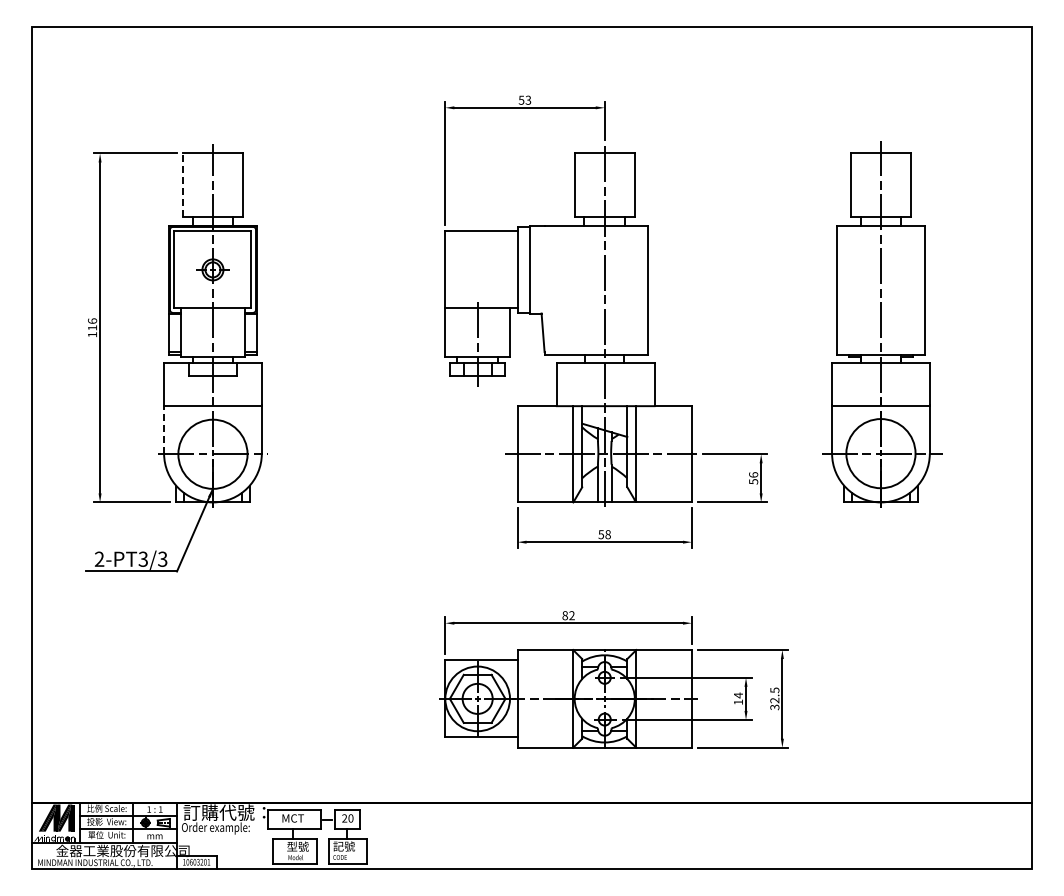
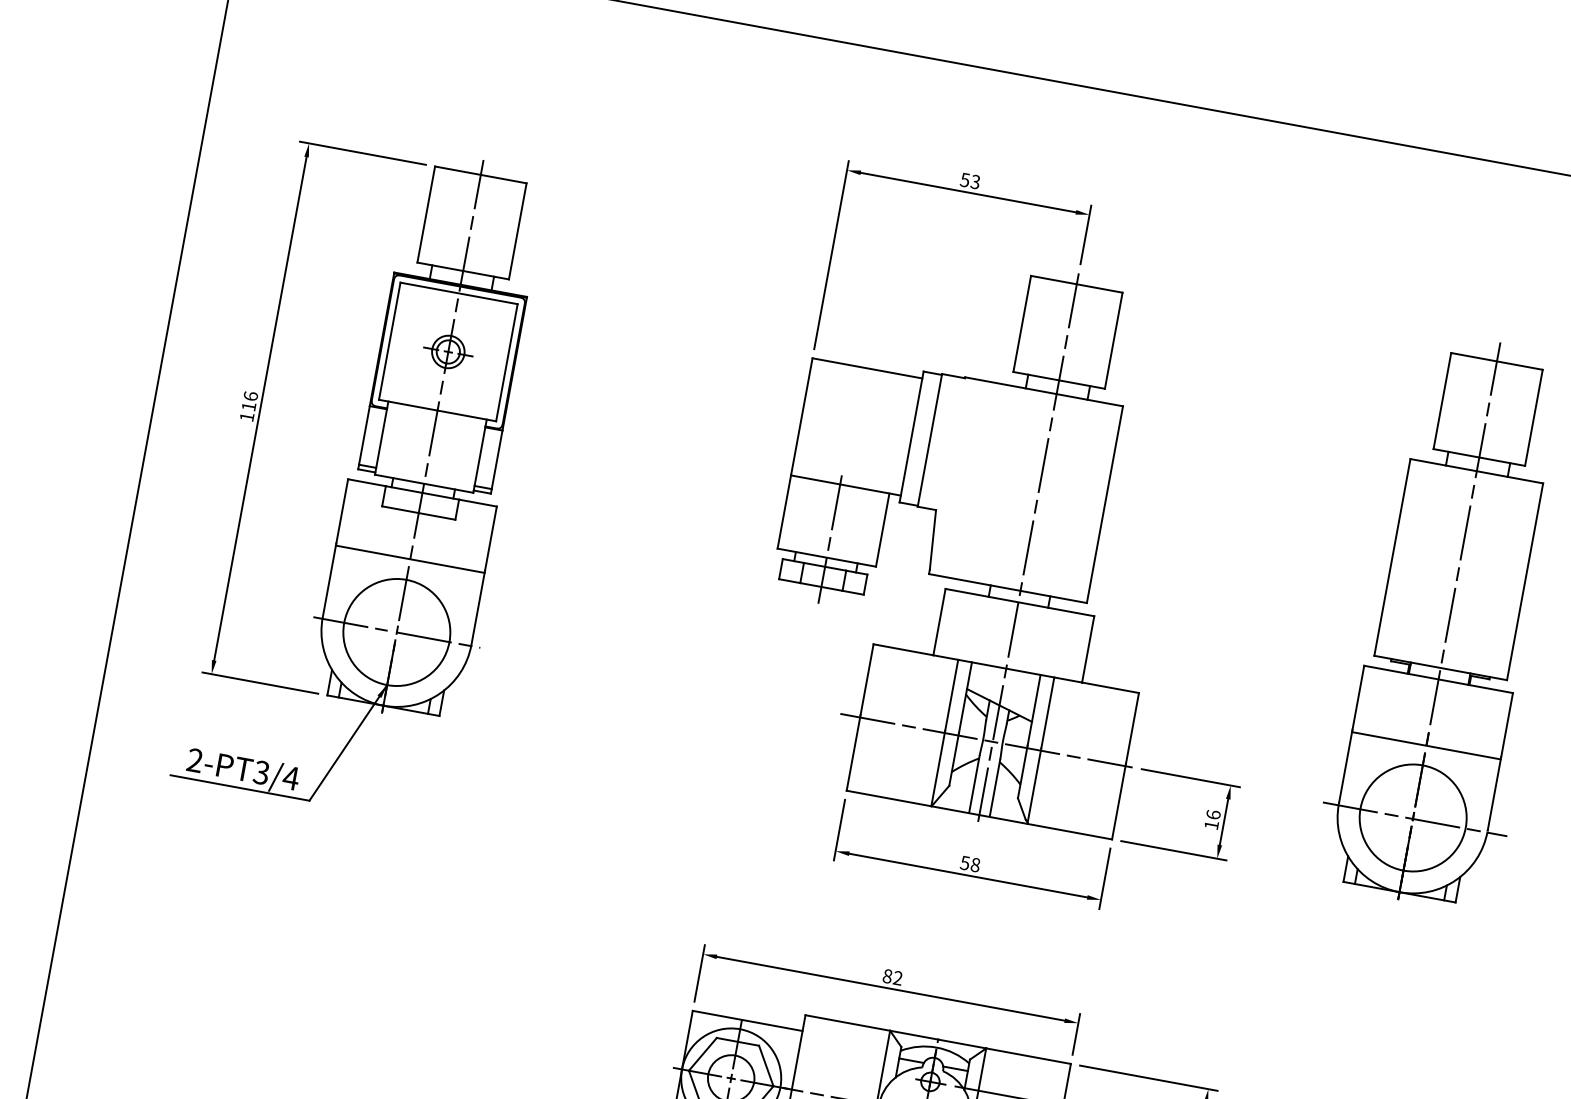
line: (182, 185) -> (425, 215), dashed -> solid
line: (164, 428) -> (330, 579), dashed -> solid
text: (753, 481) -> (1211, 824), 56 -> 16
text: (162, 558) -> (290, 776), 2-PT3/3 -> 2-PT3/4

